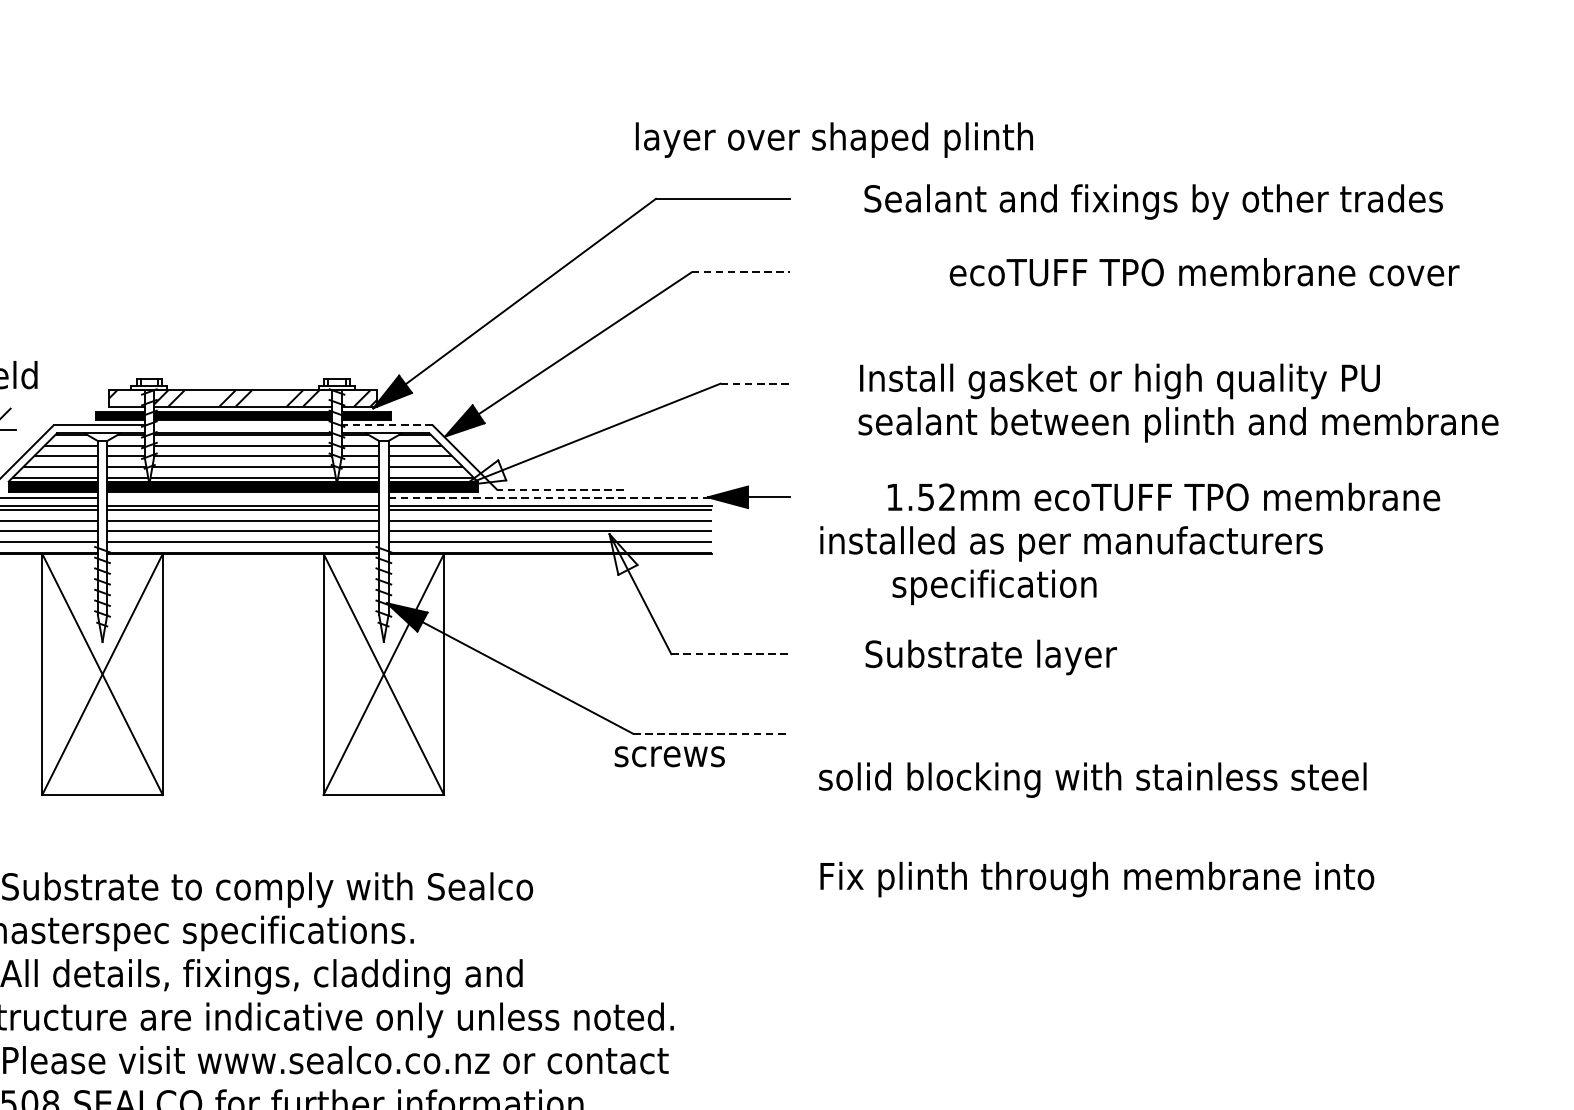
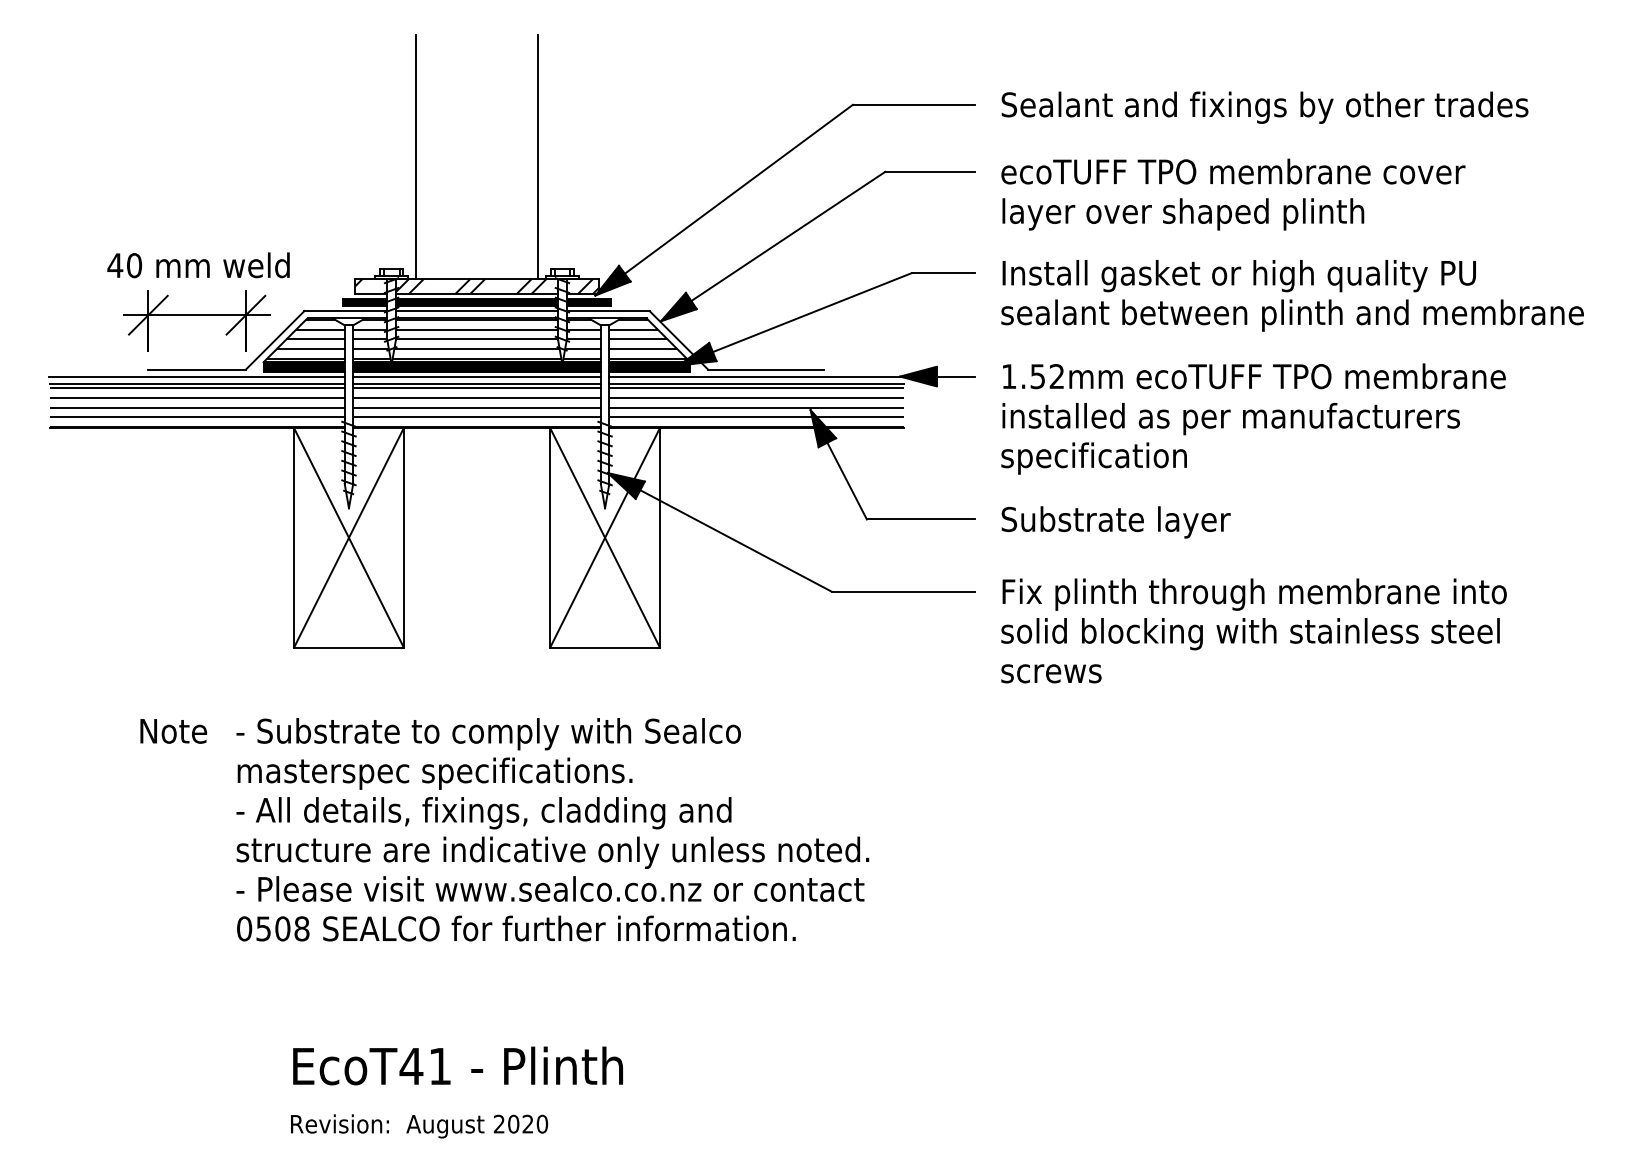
text: (834, 140) -> (1183, 214), moved
text: (1153, 201) -> (1264, 107), moved
line: (176, 256) -> (416, 157), added
line: (310, 256) -> (538, 157), added
line: (741, 272) -> (930, 171), dashed -> solid
text: (1204, 272) -> (1233, 171), moved
line: (755, 384) -> (943, 273), dashed -> solid
text: (1178, 402) -> (1292, 295), moved
line: (242, 425) -> (476, 311), added
line: (386, 425) -> (607, 311), dashed -> solid
fill: (485, 471) -> (697, 353), added
line: (560, 489) -> (765, 369), dashed -> solid
line: (242, 497) -> (476, 376), added
line: (550, 497) -> (756, 376), dashed -> solid
text: (1164, 497) -> (1254, 376), moved
fill: (623, 554) -> (823, 428), added
text: (993, 587) -> (1093, 458), moved
line: (731, 654) -> (921, 519), dashed -> solid
text: (990, 657) -> (1115, 522), moved
line: (711, 733) -> (903, 591), dashed -> solid
text: (669, 756) -> (1051, 673), moved
text: (1097, 879) -> (1254, 594), moved

